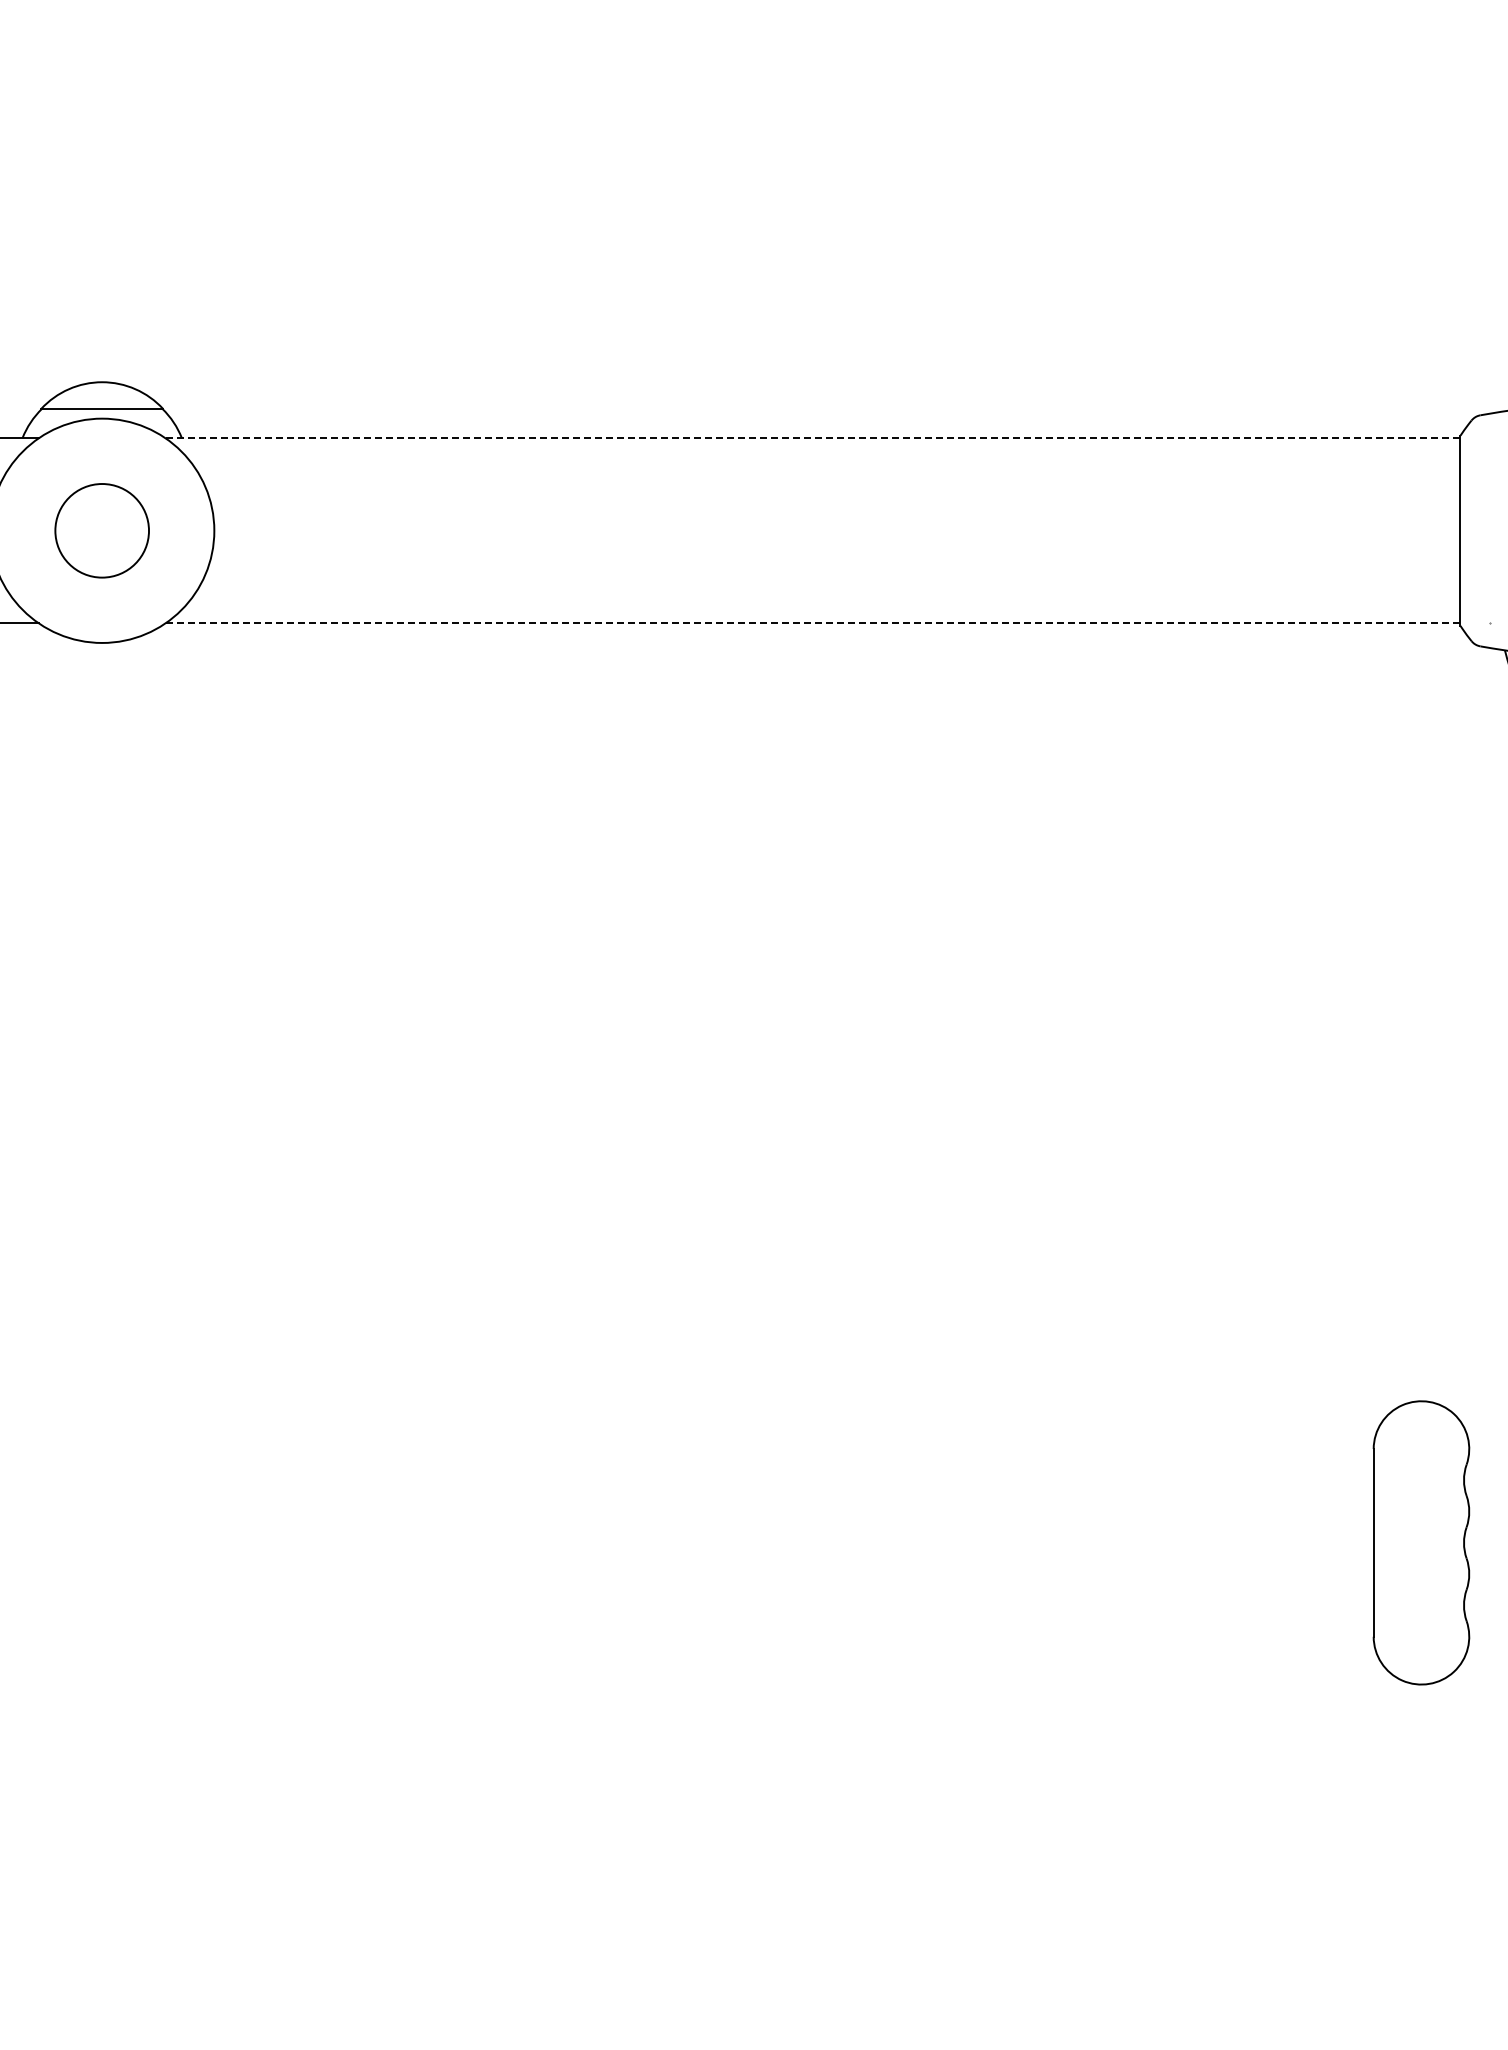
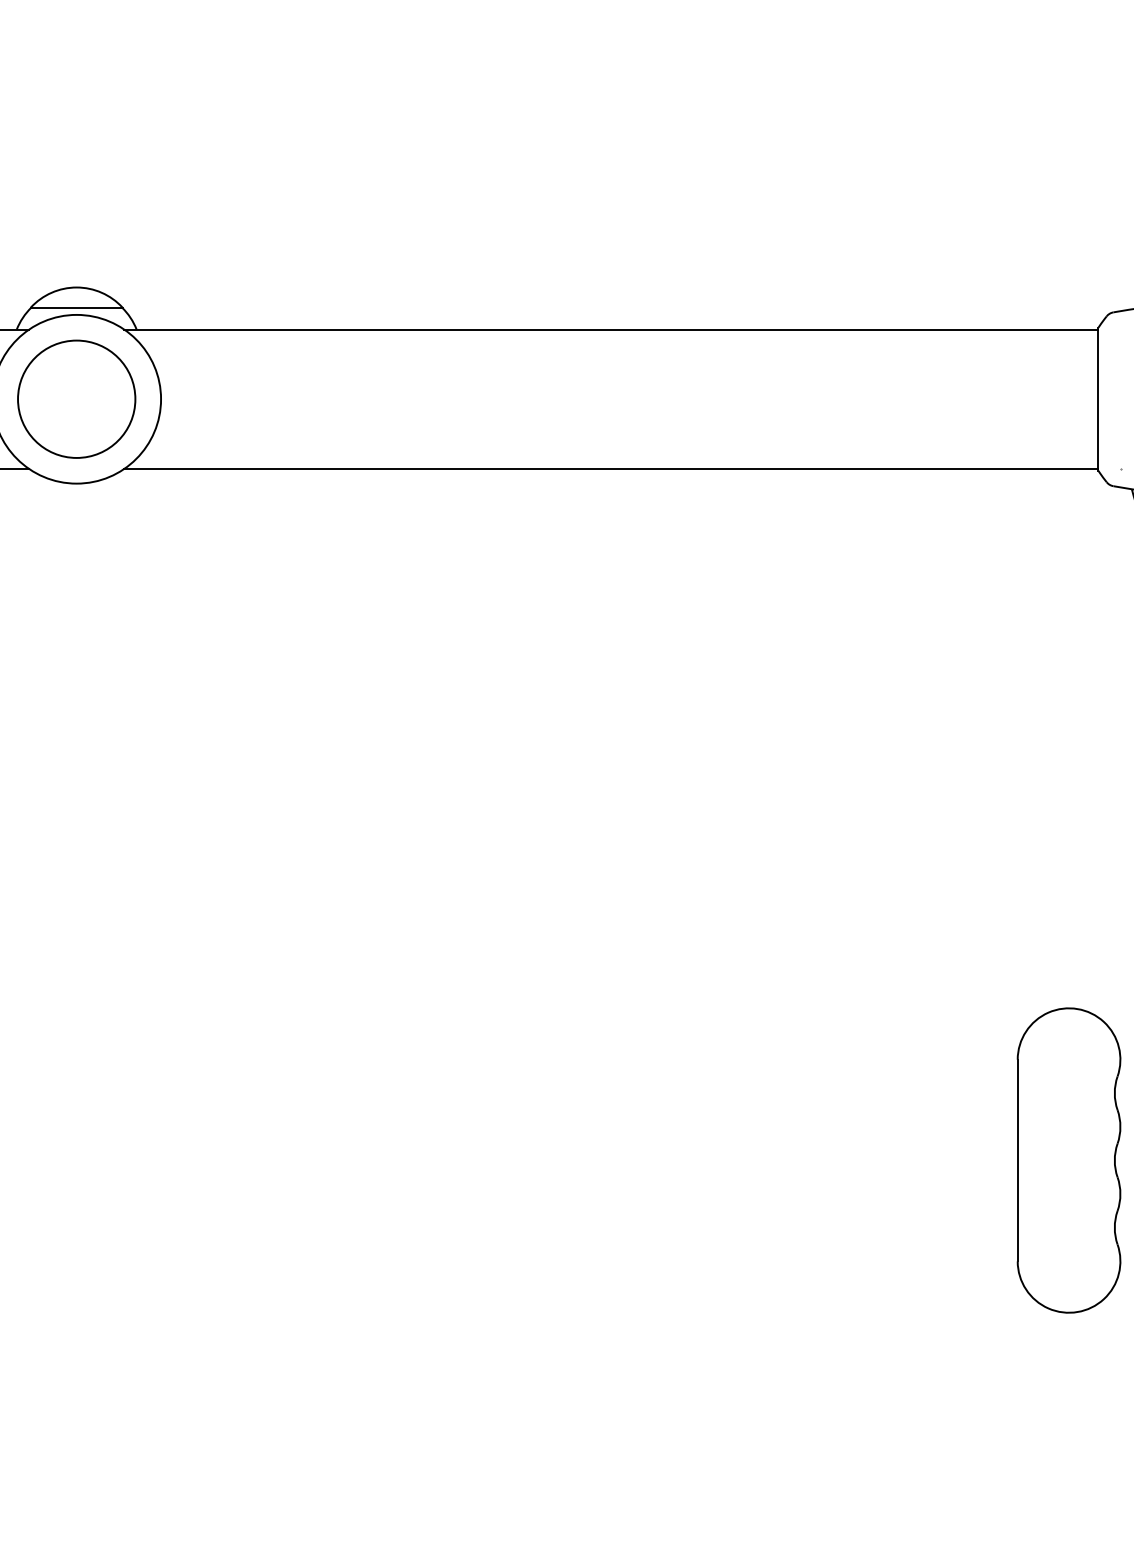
line: (812, 438) -> (611, 329), dashed -> solid
circle: (102, 530) -> (76, 399), size x1.67
line: (812, 623) -> (611, 468), dashed -> solid
part: (1421, 1542) -> (1069, 1160), size x1.43

